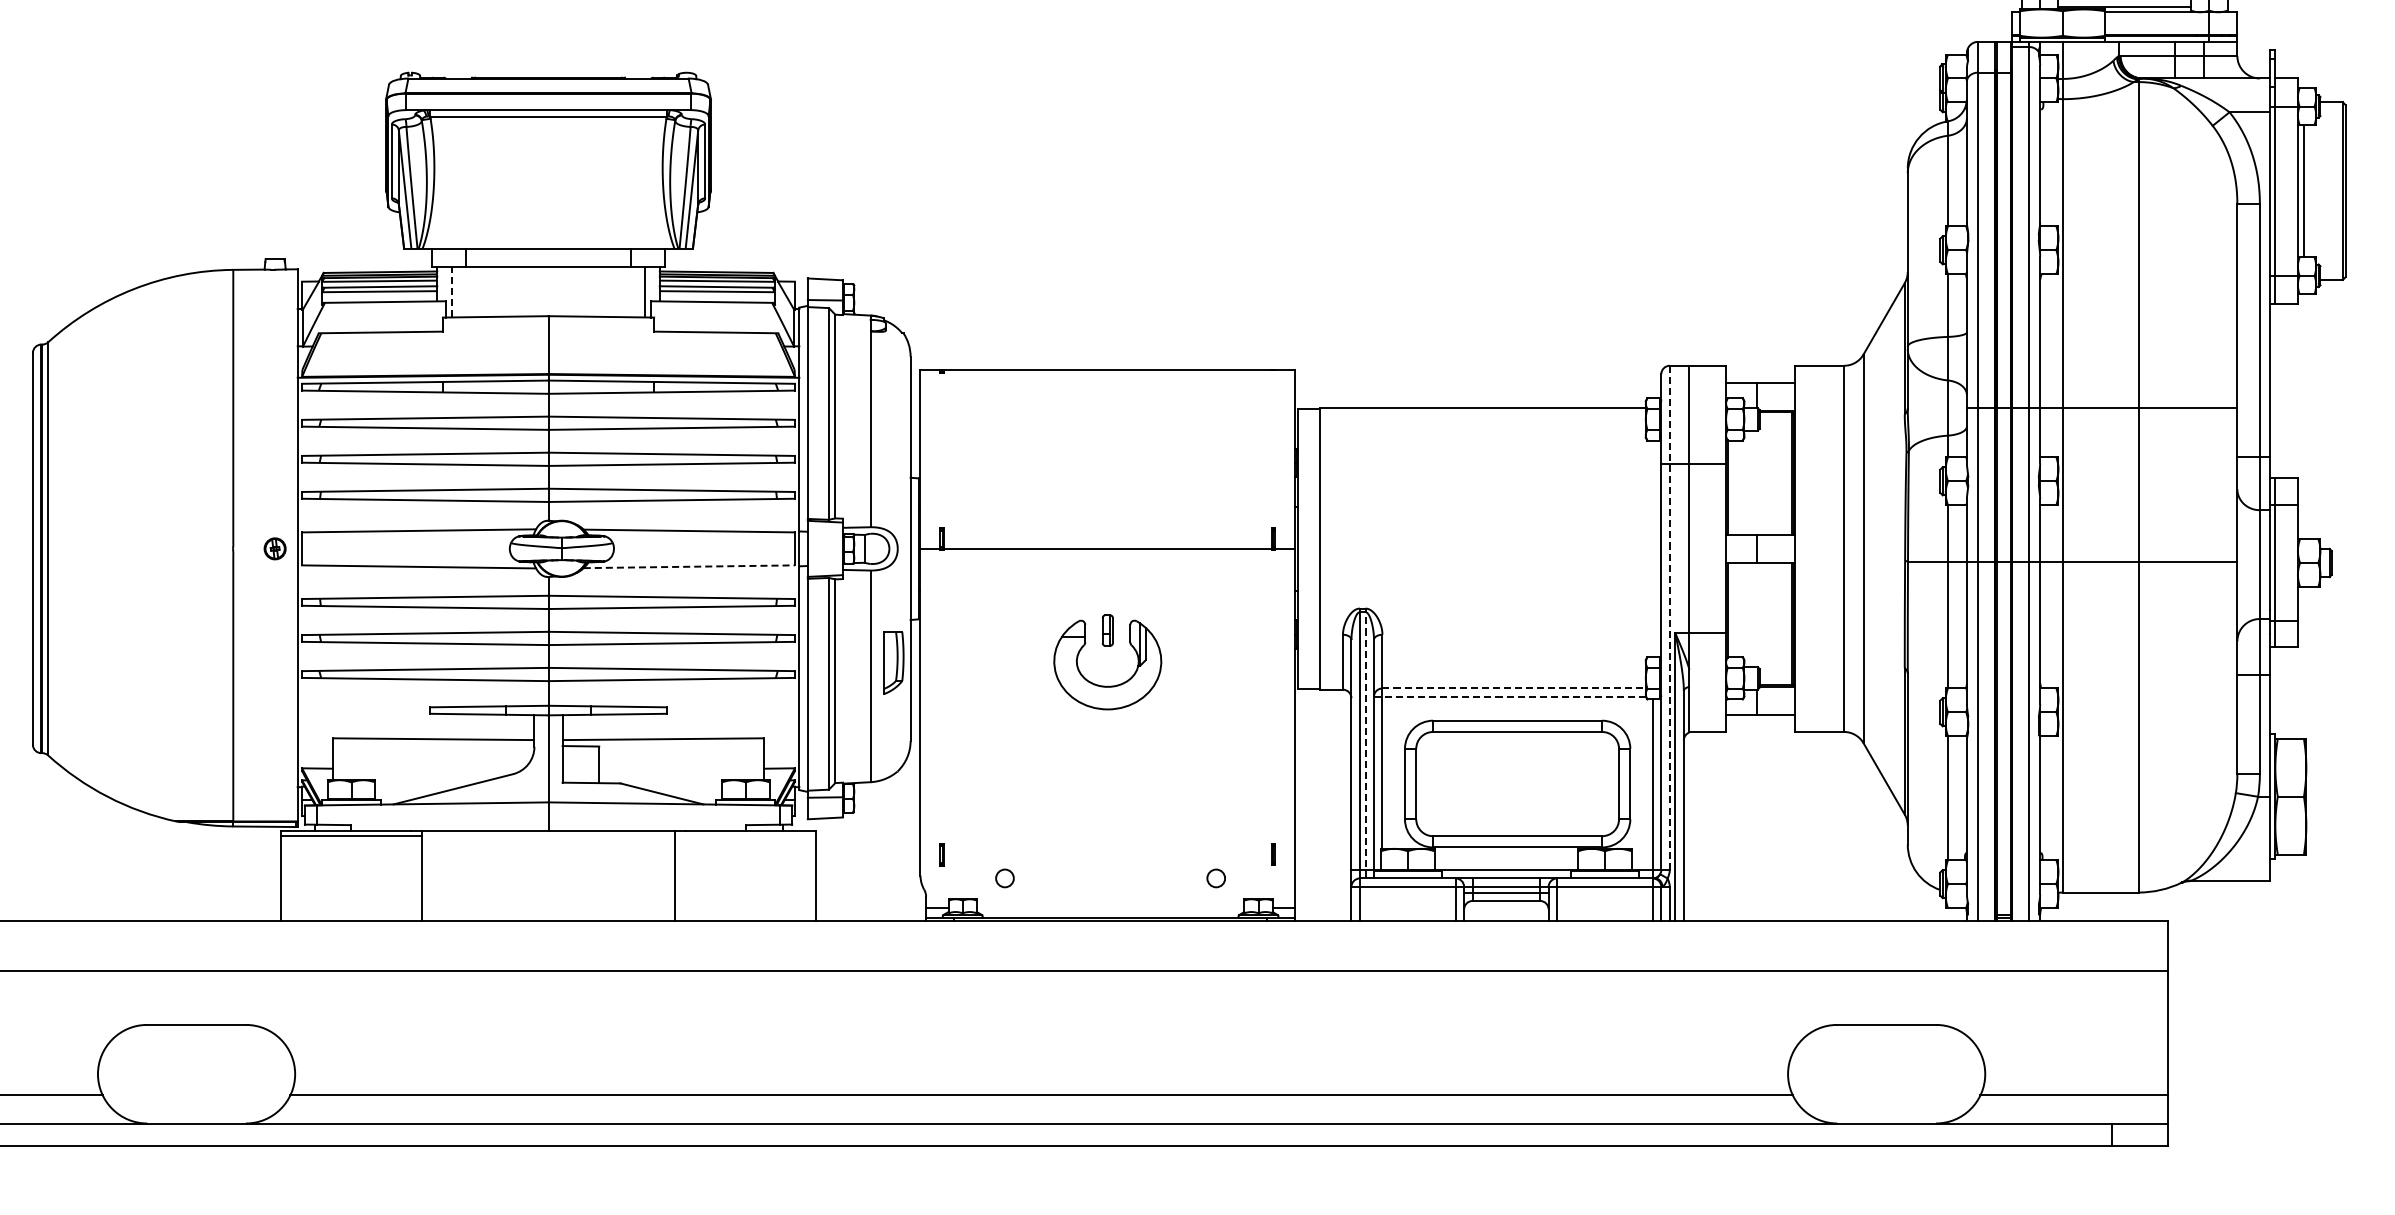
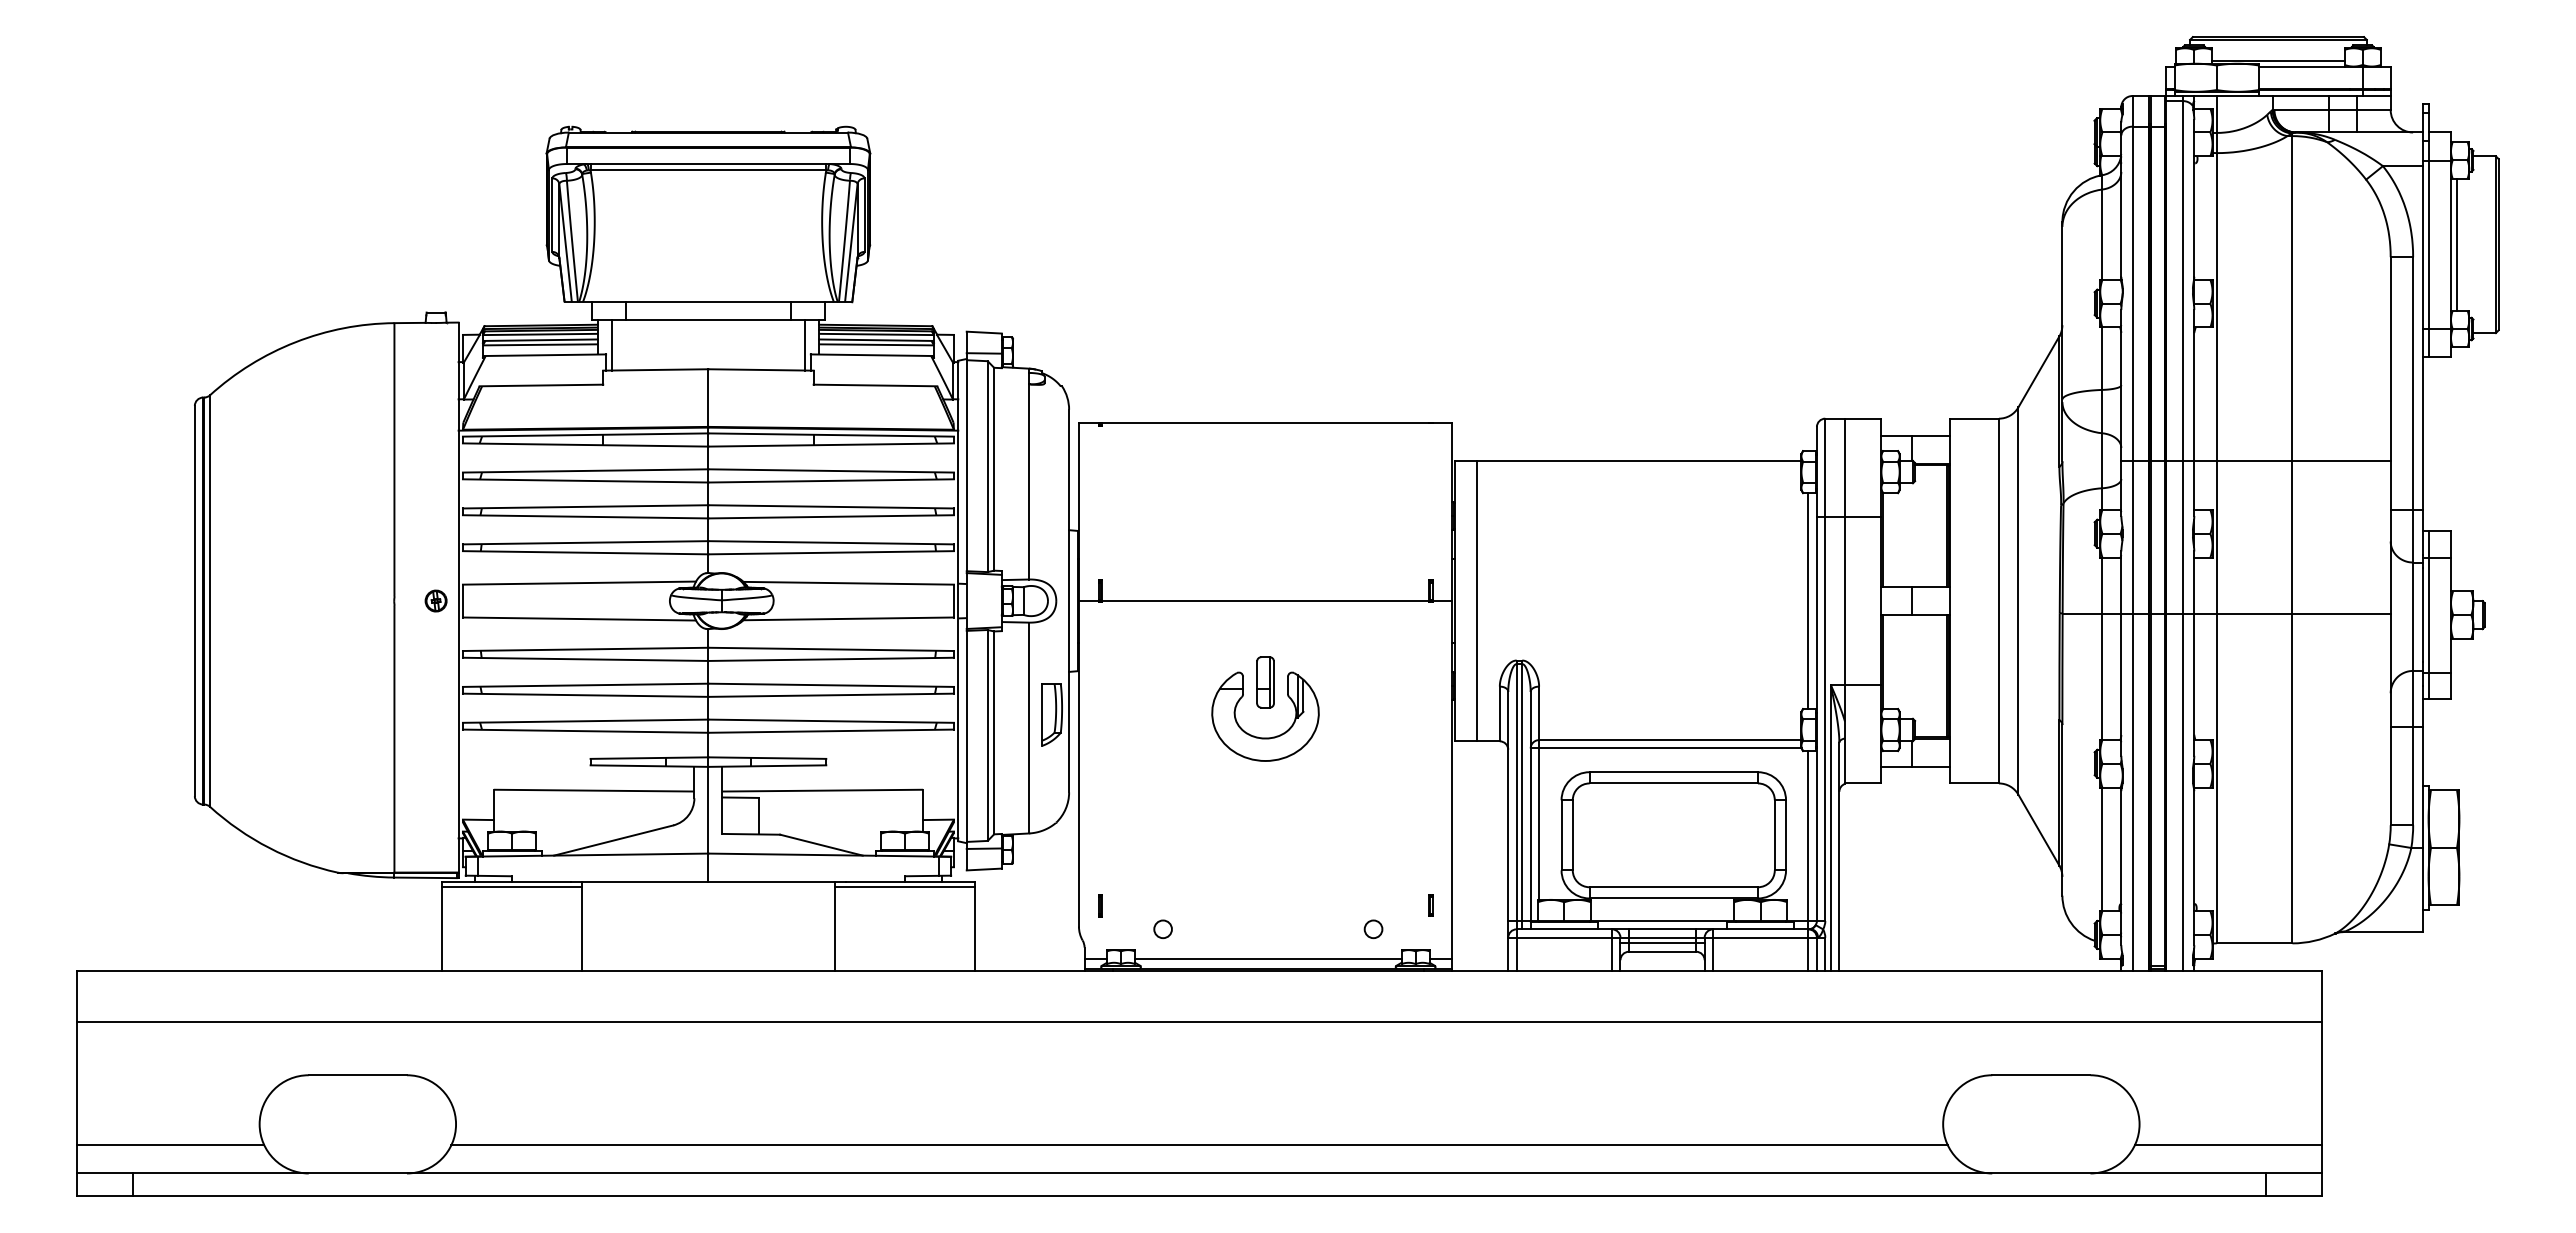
line: (452, 292) -> (612, 345), dashed -> solid
line: (1652, 548) -> (1808, 600), added
line: (690, 566) -> (849, 618), dashed -> solid
line: (1669, 618) -> (1825, 670), dashed -> solid
part: (1107, 630) -> (1265, 682), size x1.67
line: (1514, 688) -> (1670, 740), dashed -> solid
line: (1510, 696) -> (1666, 748), dashed -> solid
line: (1365, 743) -> (1522, 794), dashed -> solid
line: (745, 836) -> (904, 887), added
line: (1110, 907) -> (1268, 958), added

